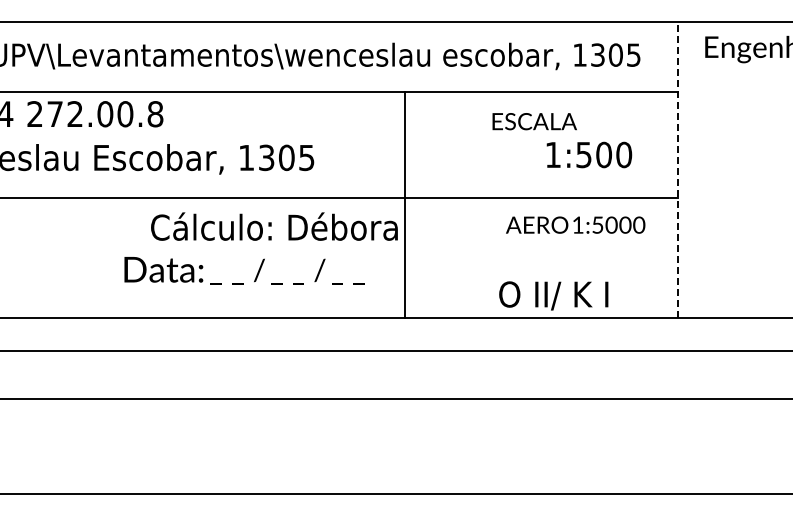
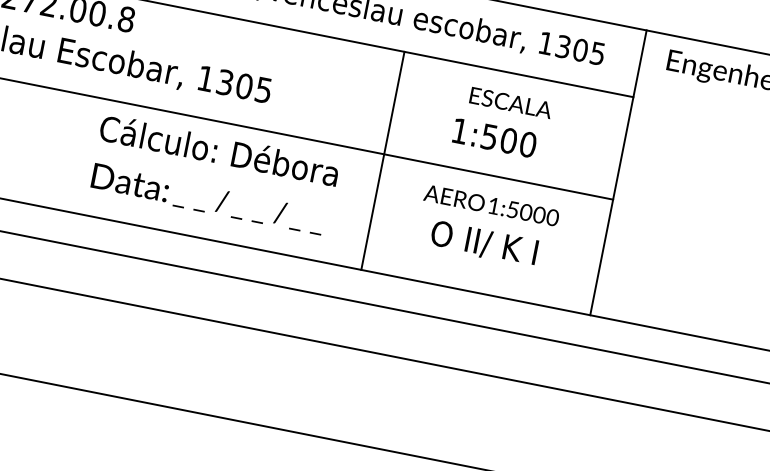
text: (534, 121) -> (510, 102), moved
text: (589, 154) -> (494, 137), moved
line: (678, 169) -> (619, 172), dashed -> solid
line: (405, 204) -> (383, 160), moved
text: (575, 224) -> (491, 204), moved
text: (244, 270) -> (207, 198), moved
text: (553, 295) -> (483, 243), moved

